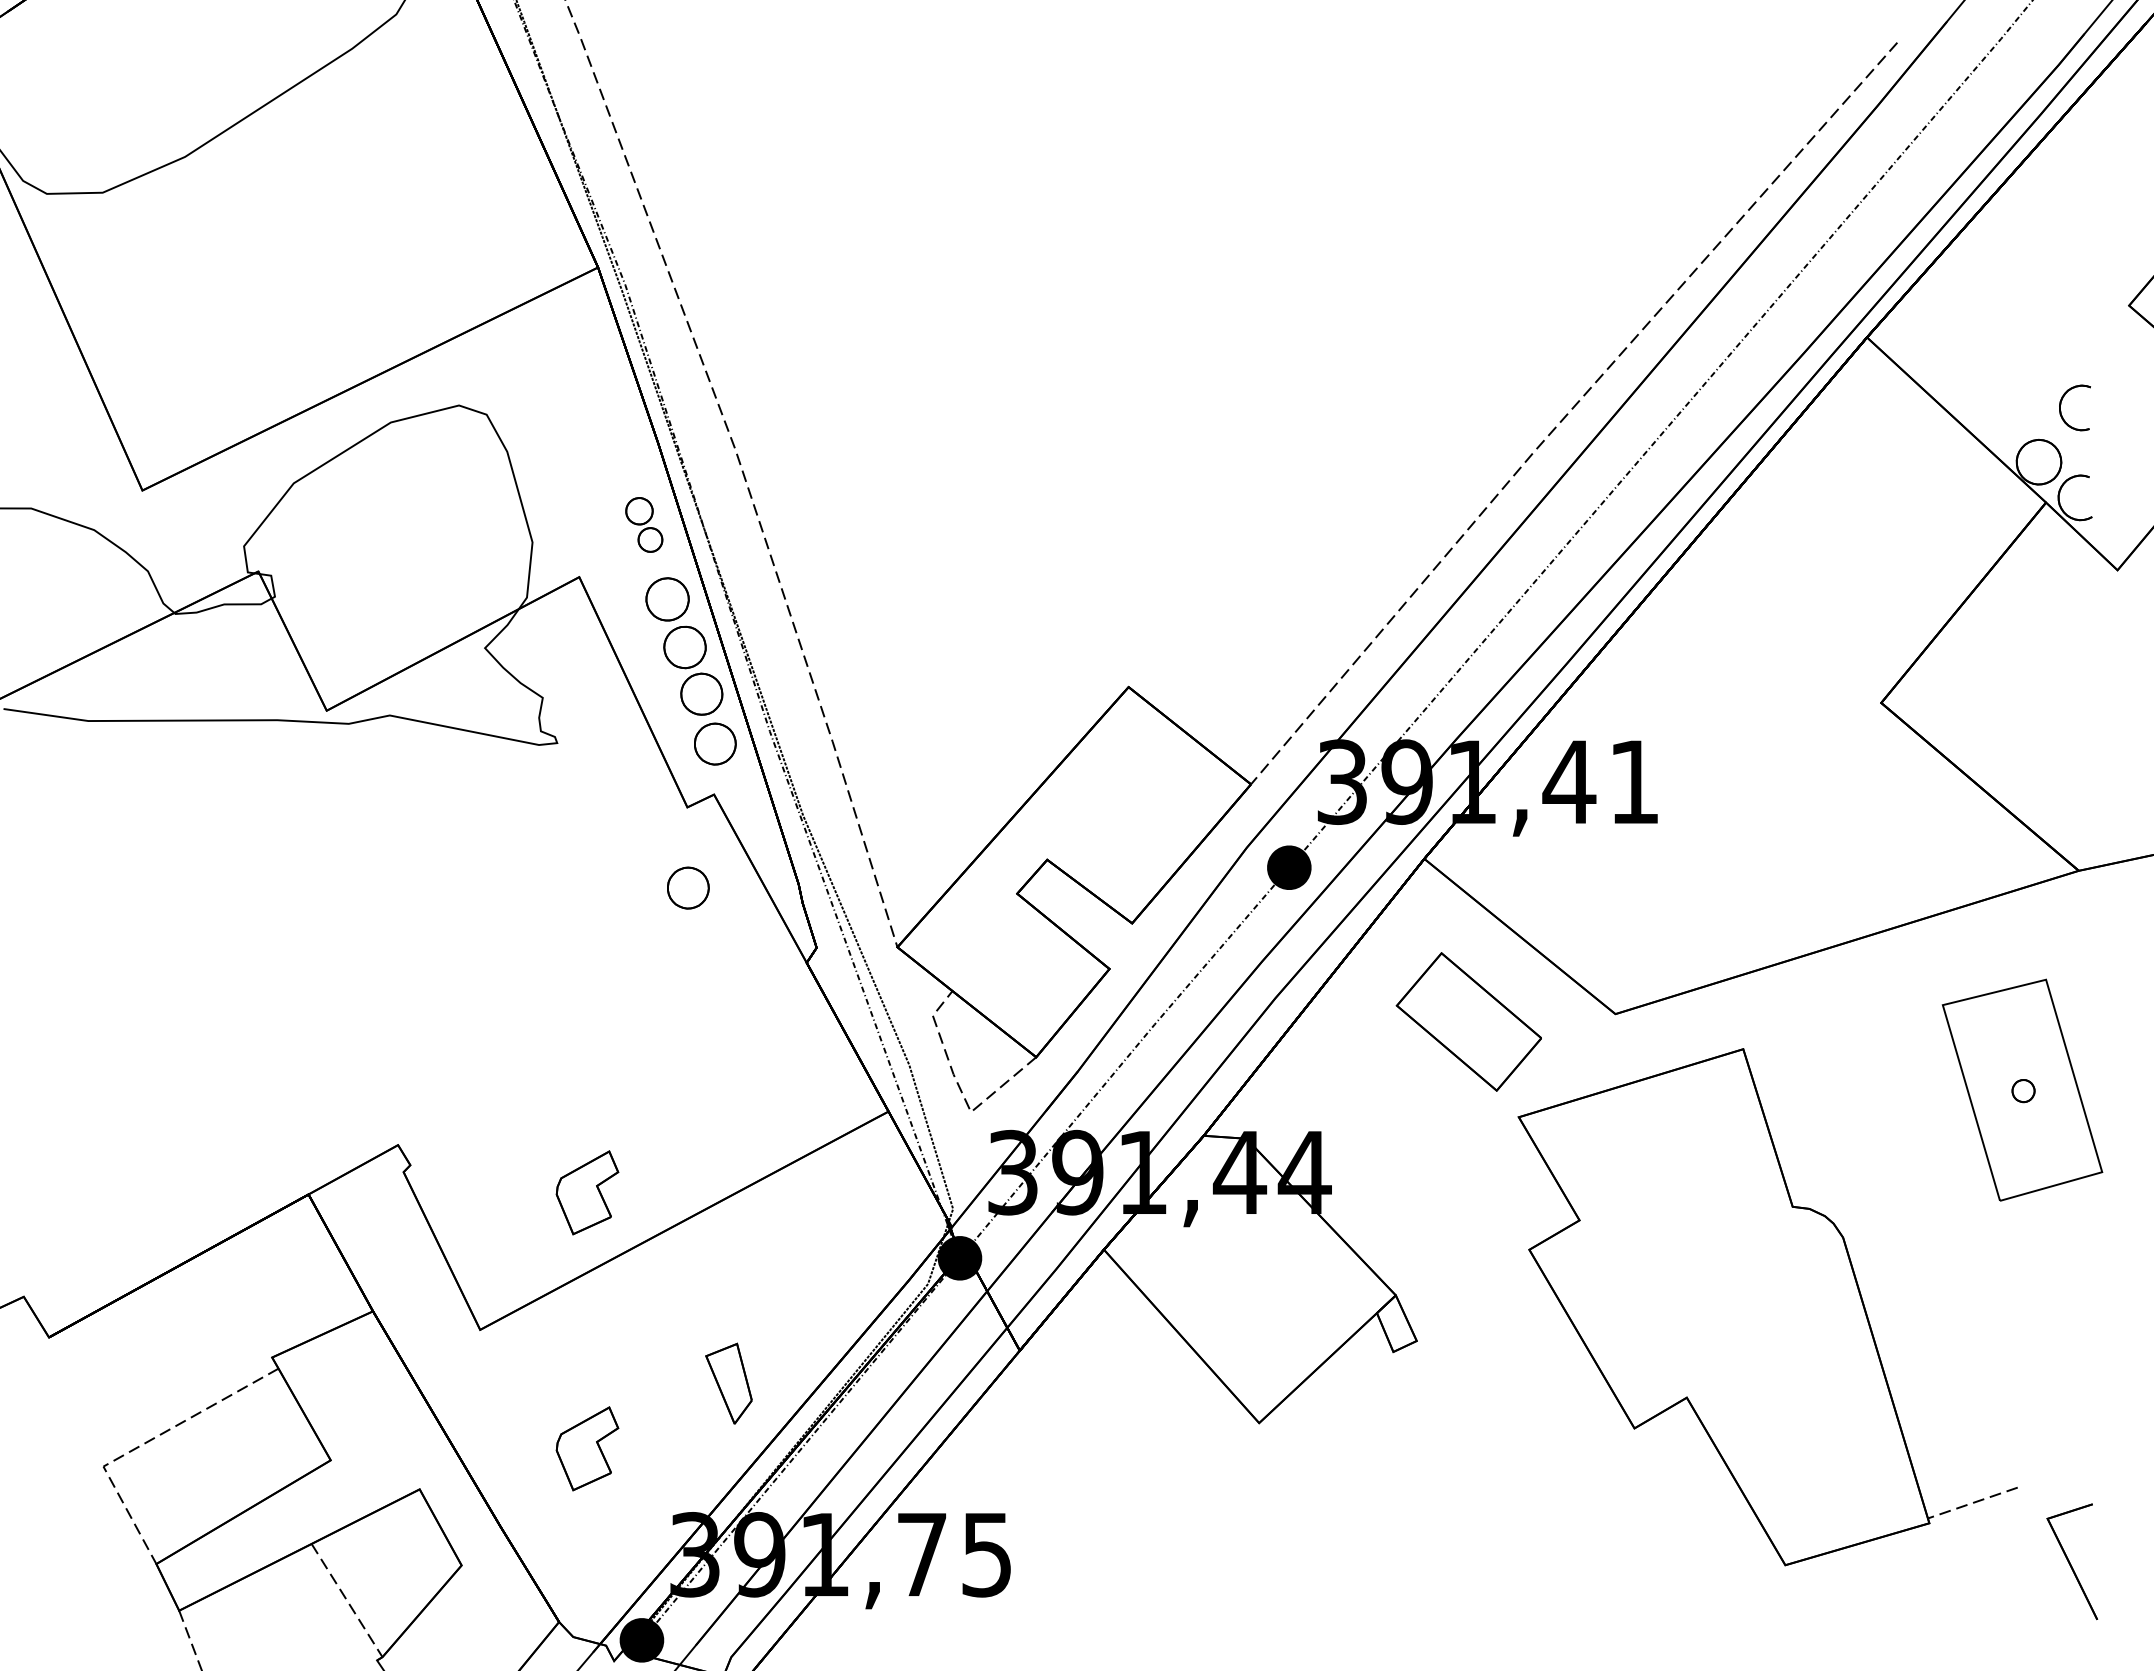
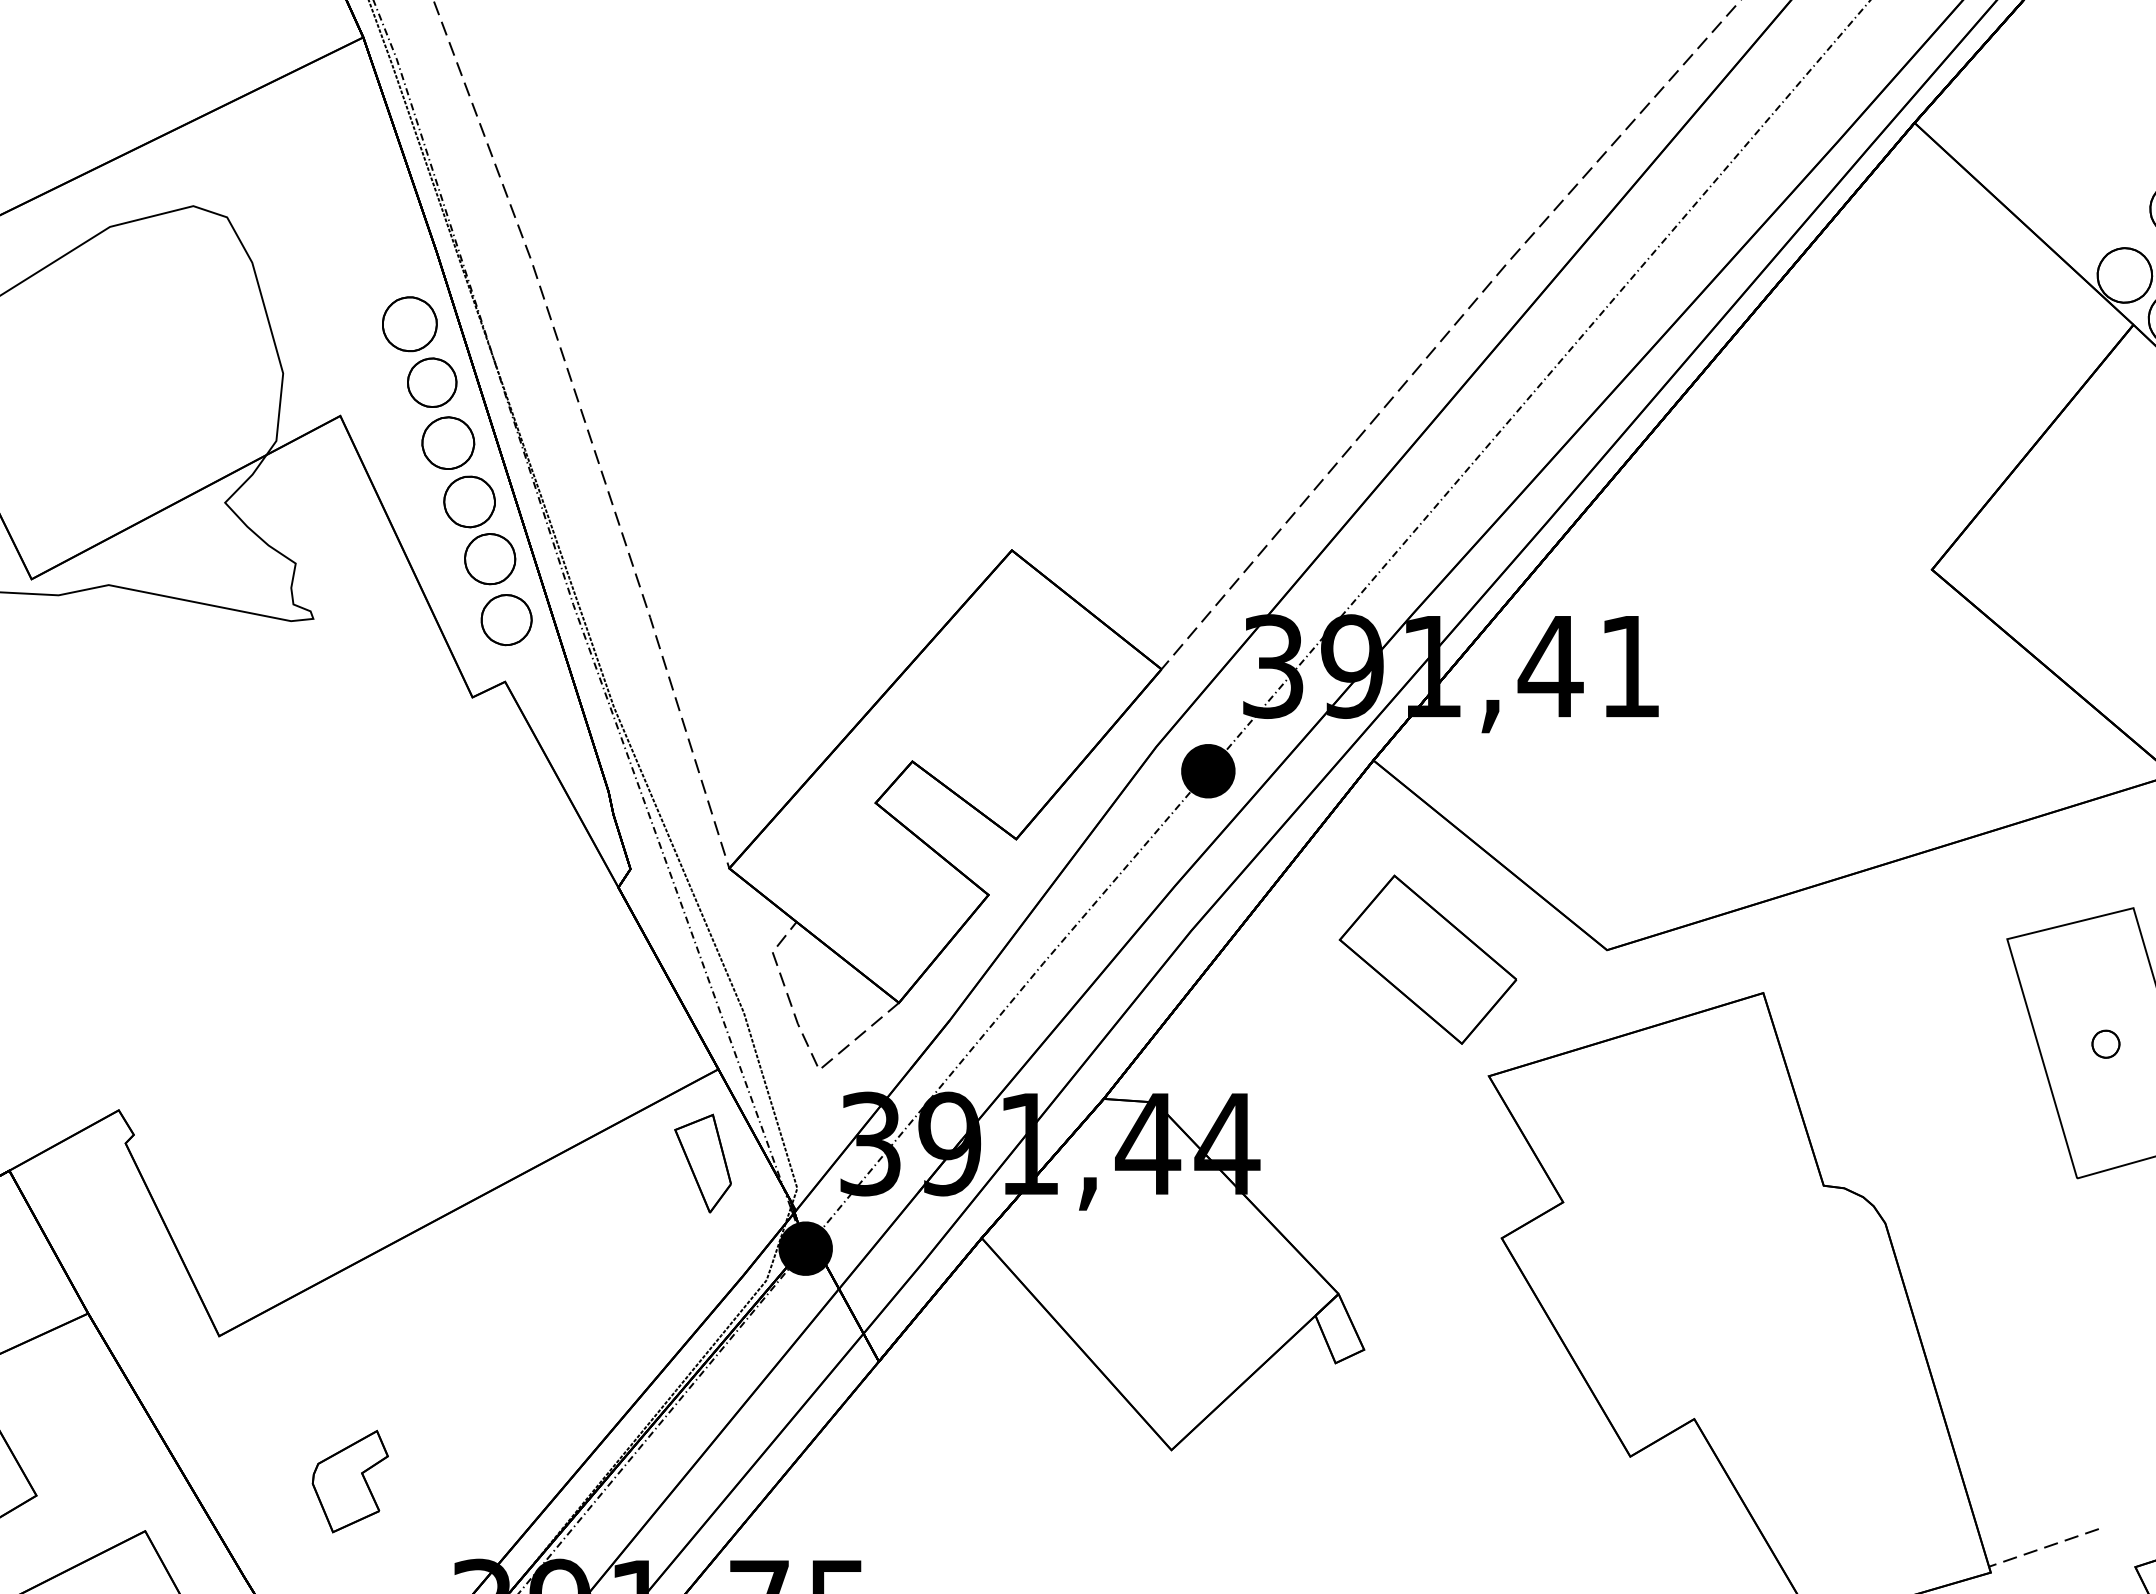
part: (644, 524) -> (420, 351), size x1.67
part: (688, 887) -> (473, 795), removed
part: (587, 1192) -> (350, 1168), removed
part: (728, 1383) -> (702, 1163), moved

